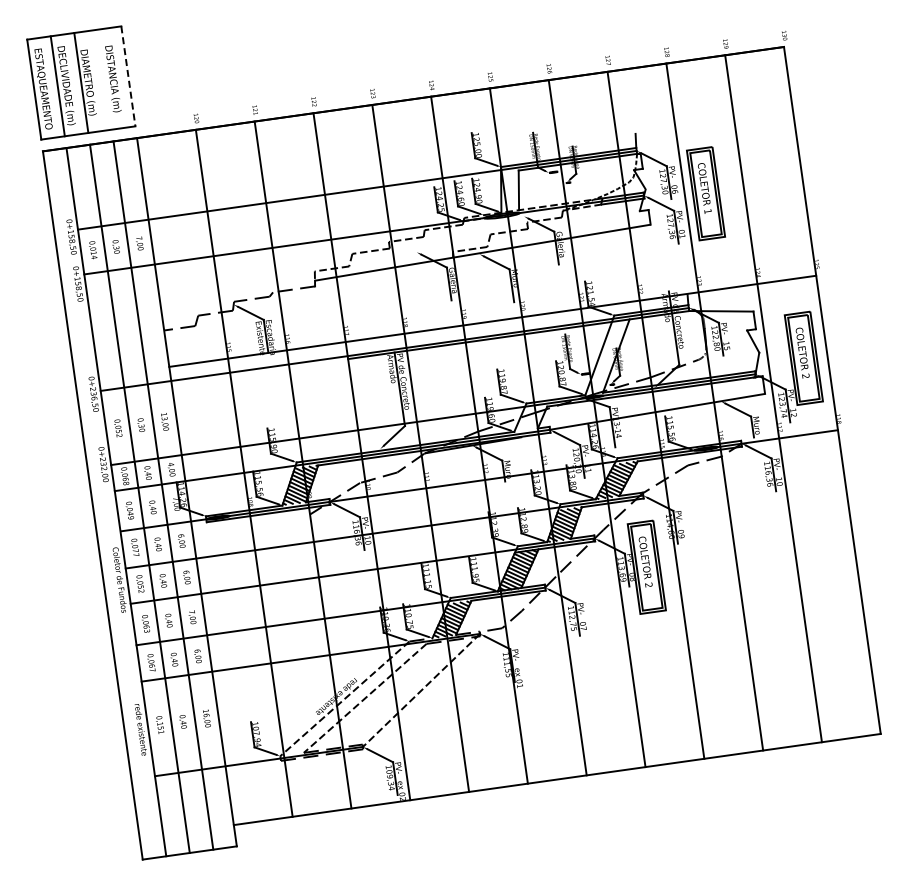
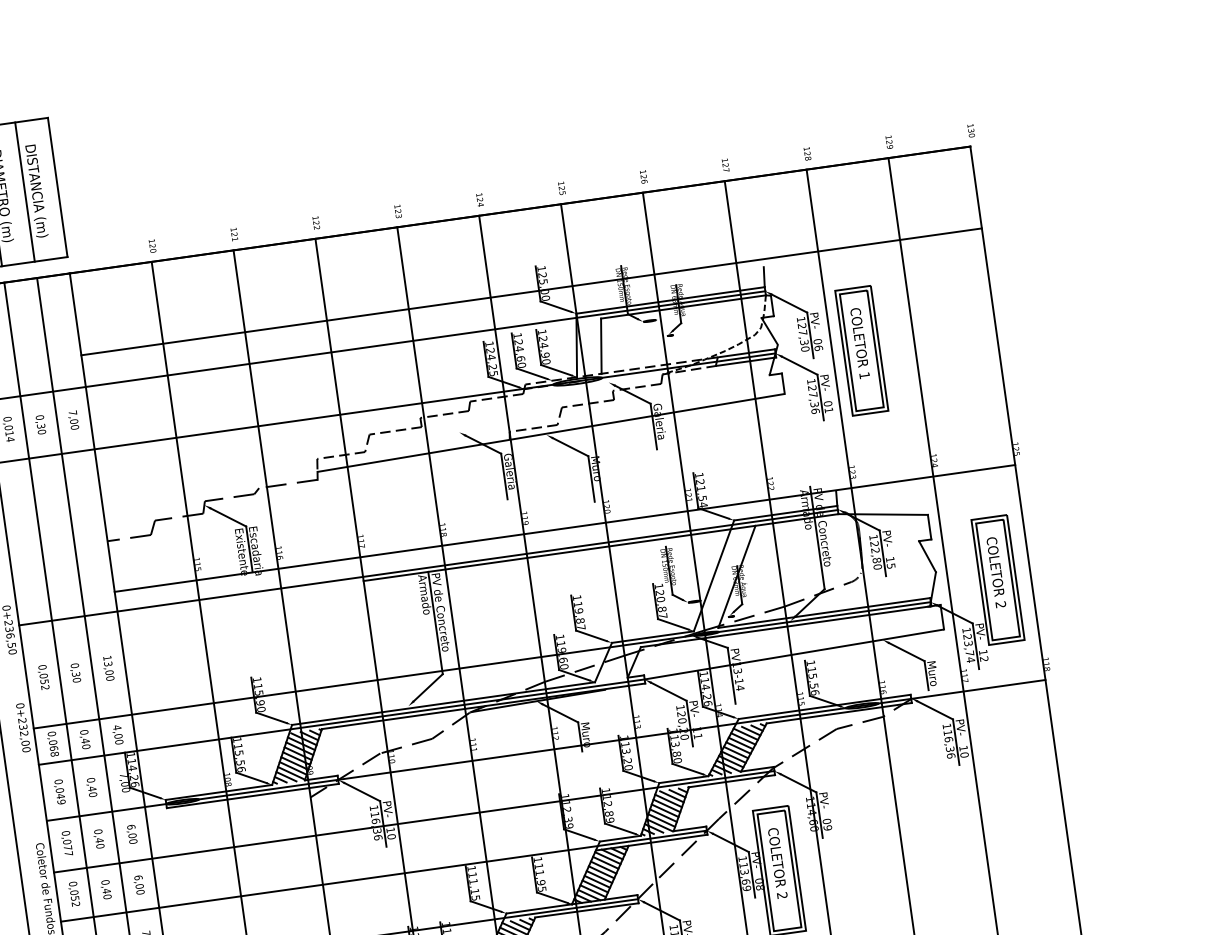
line: (128, 76) -> (57, 187), dashed -> solid
line: (104, 79) -> (24, 191), added
line: (468, 150) -> (531, 290), added

